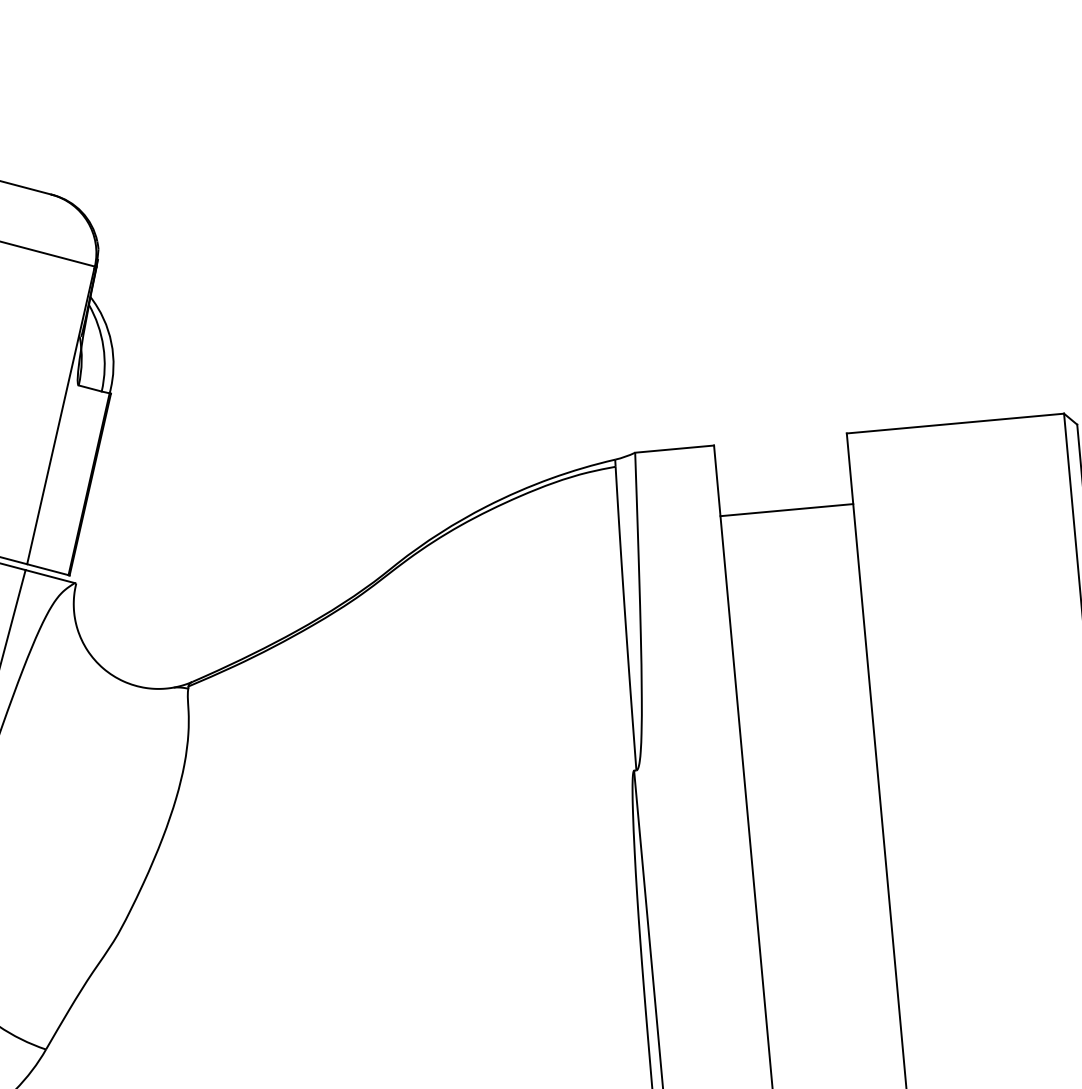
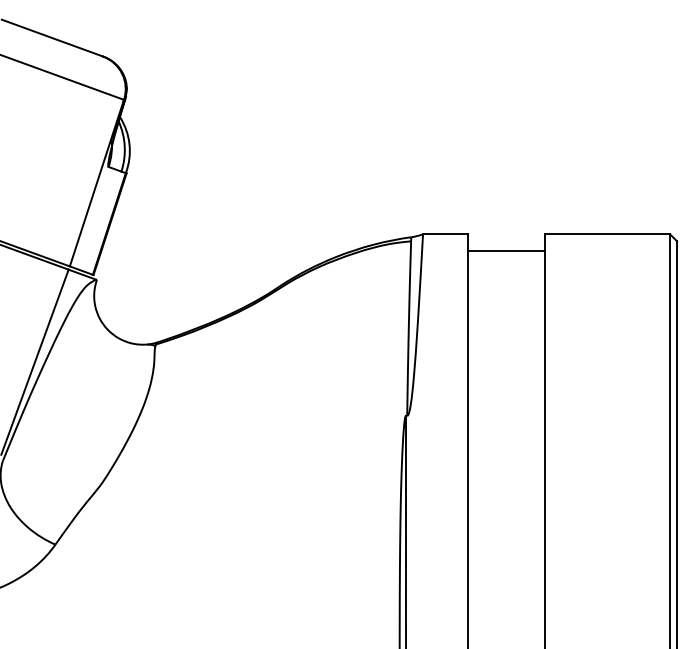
line: (786, 511) -> (506, 251), moved

